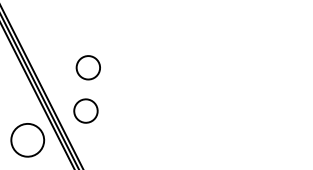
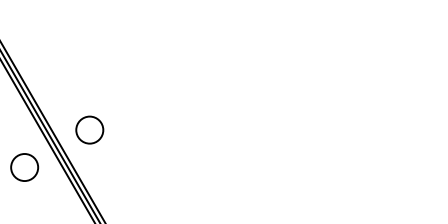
circle: (88, 67) -> (89, 79), removed
circle: (27, 140) -> (24, 167), size x0.71

